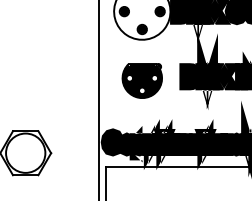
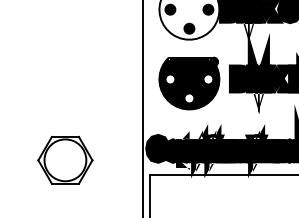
part: (142, 80) -> (189, 83), size x1.43

